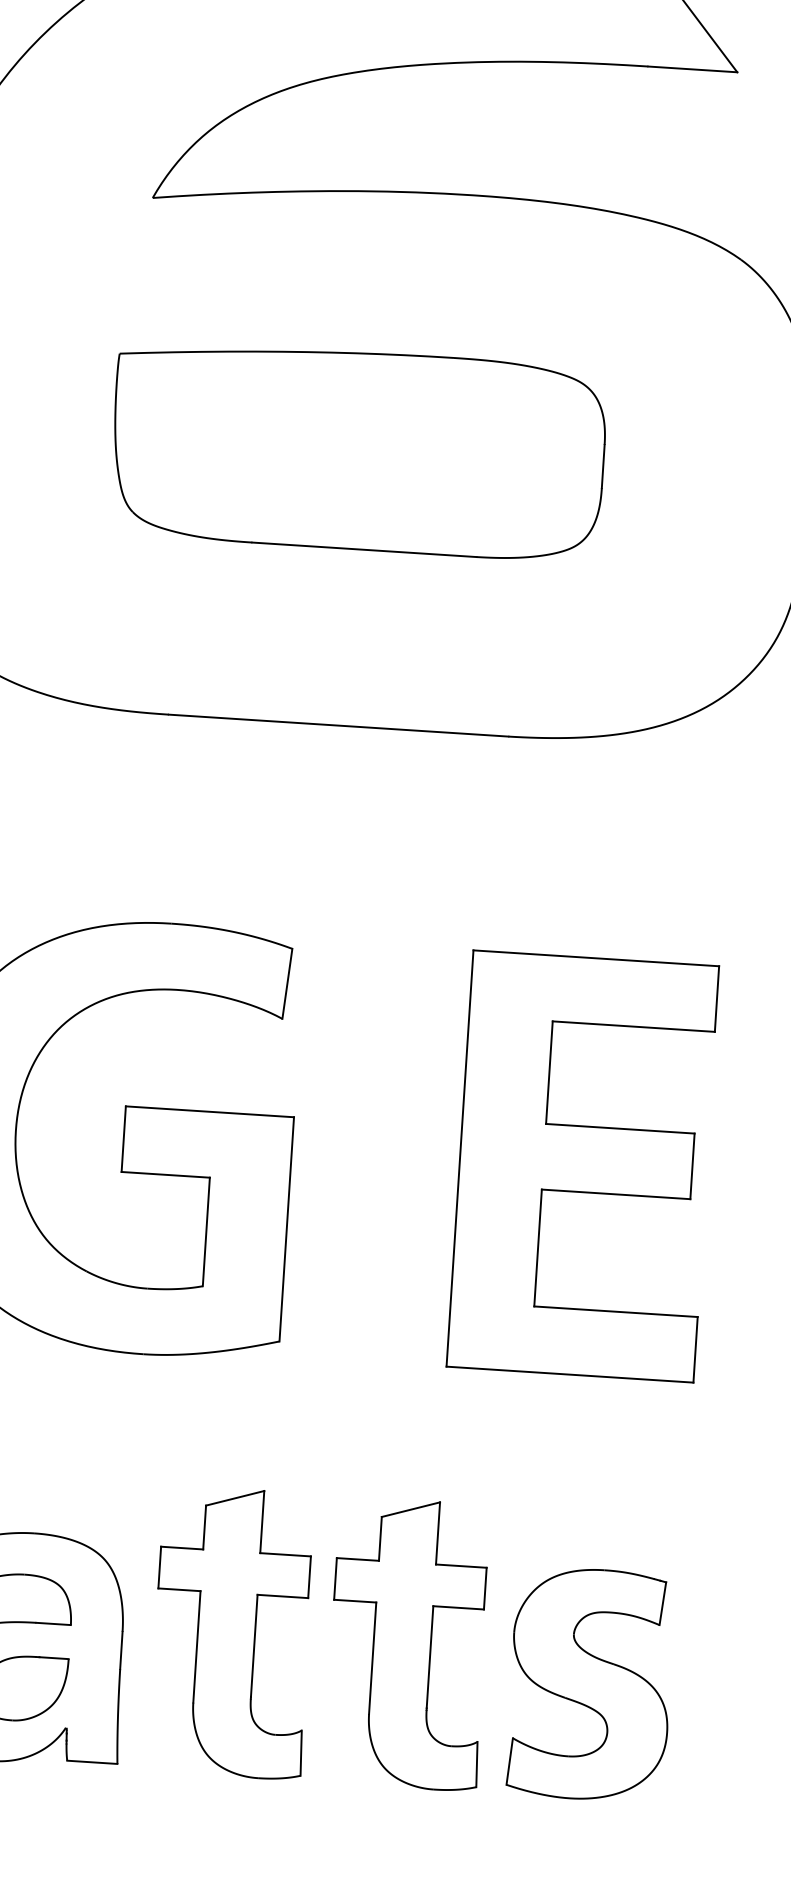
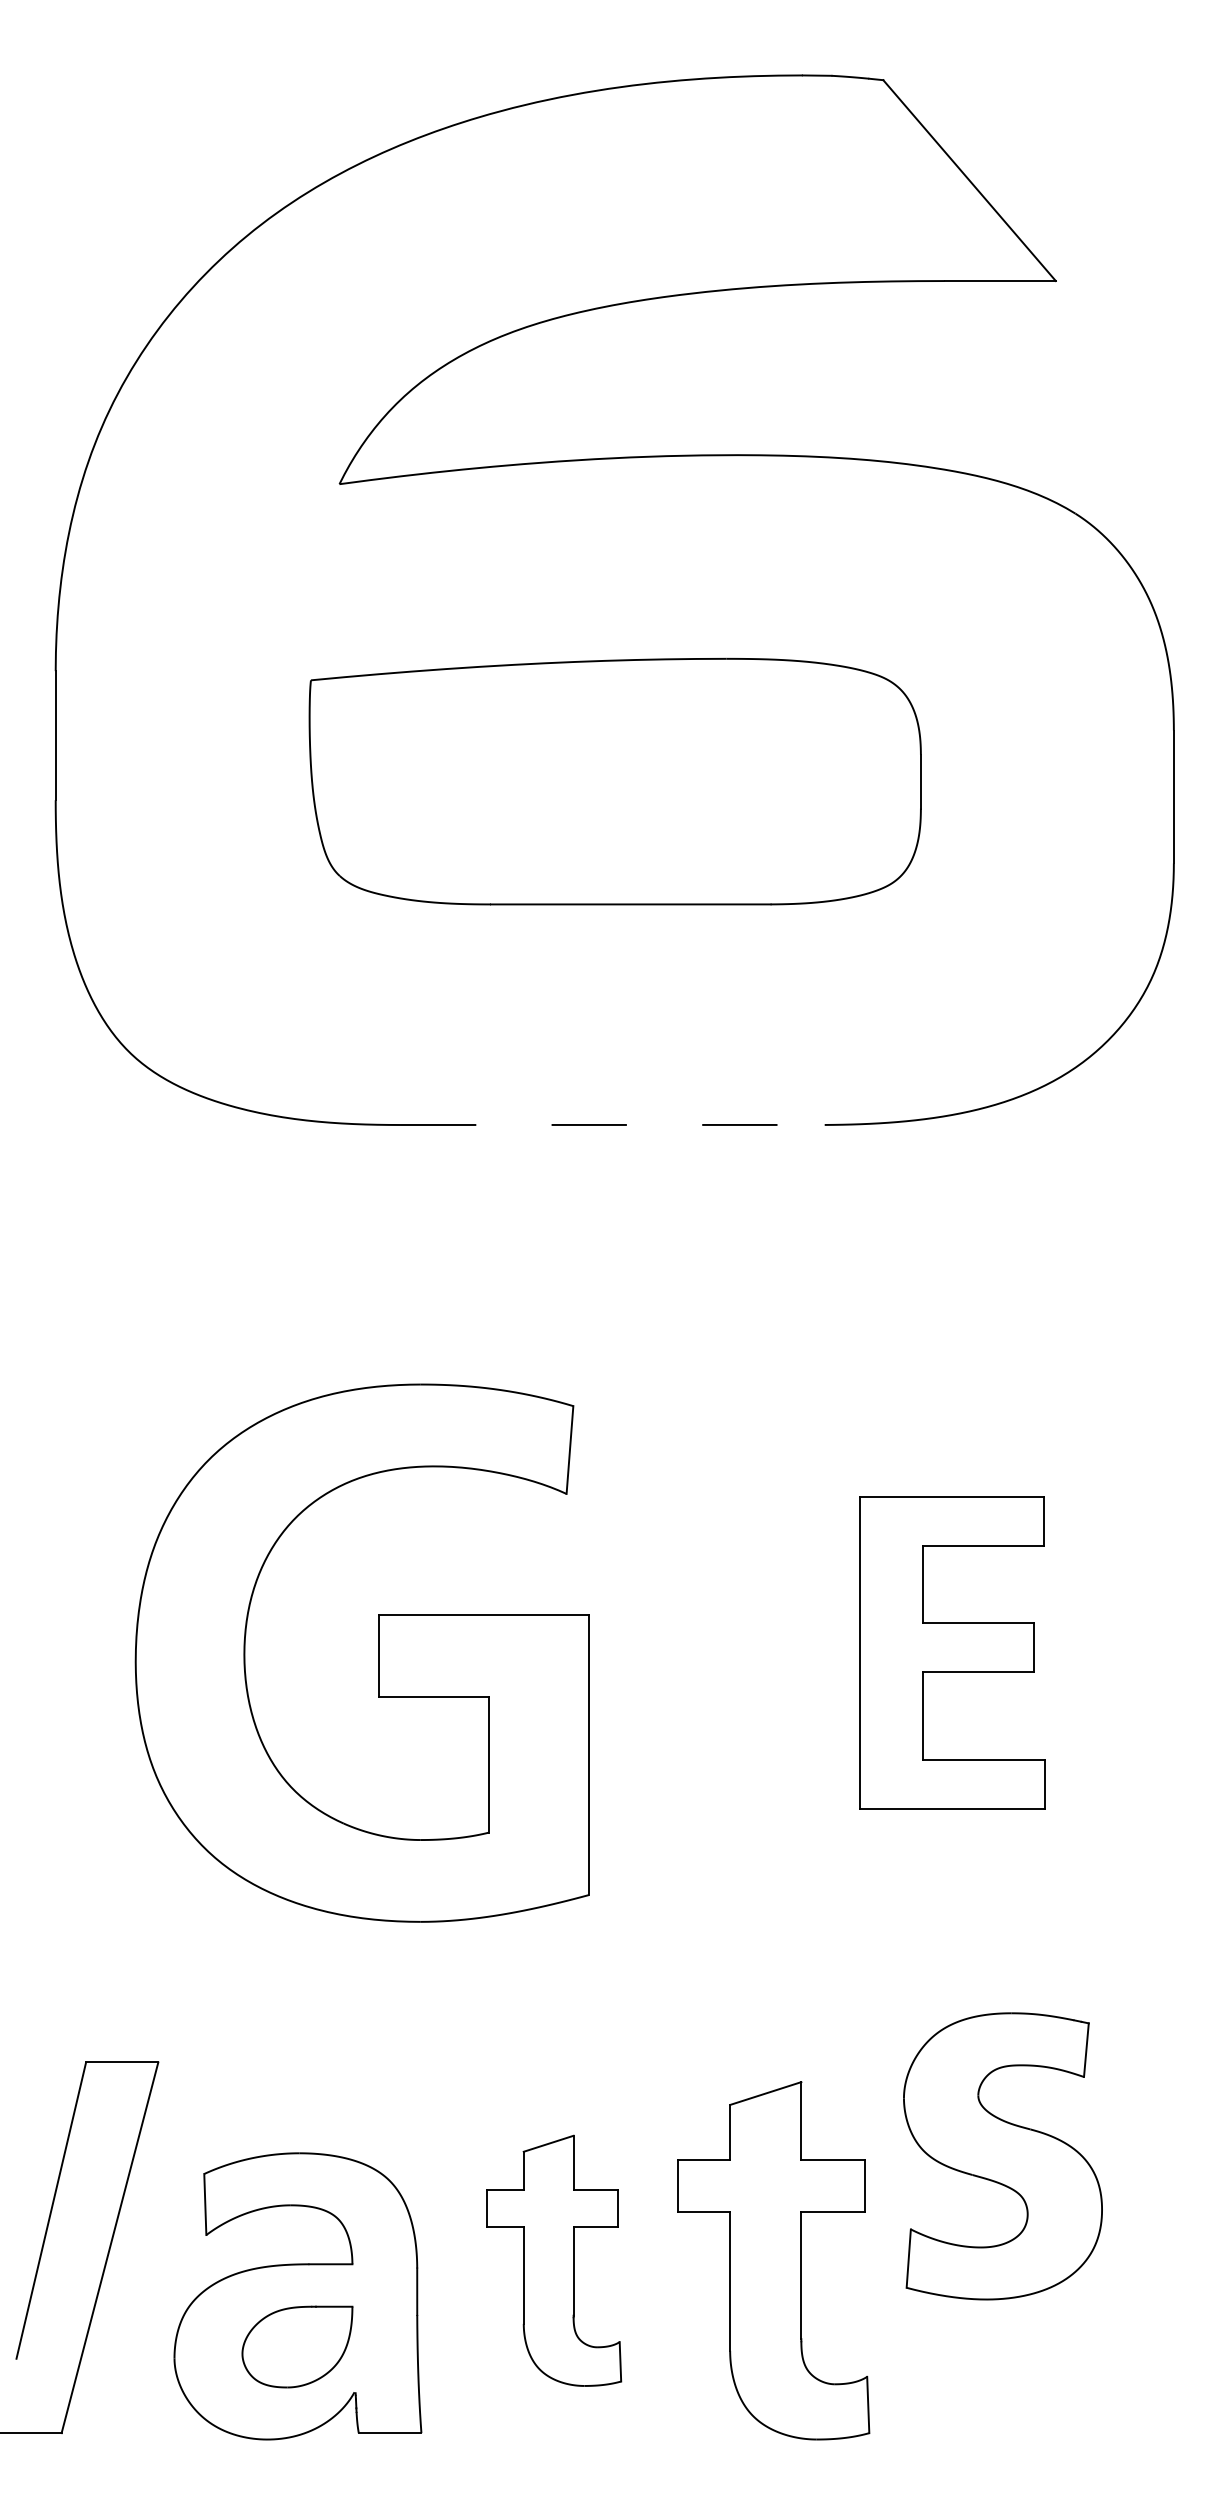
line: (338, 725) -> (612, 1124), solid -> dashed
part: (583, 1165) -> (952, 1652), size x0.6
part: (232, 1632) -> (553, 2260), size x0.7
part: (590, 1684) -> (1002, 2156), moved

